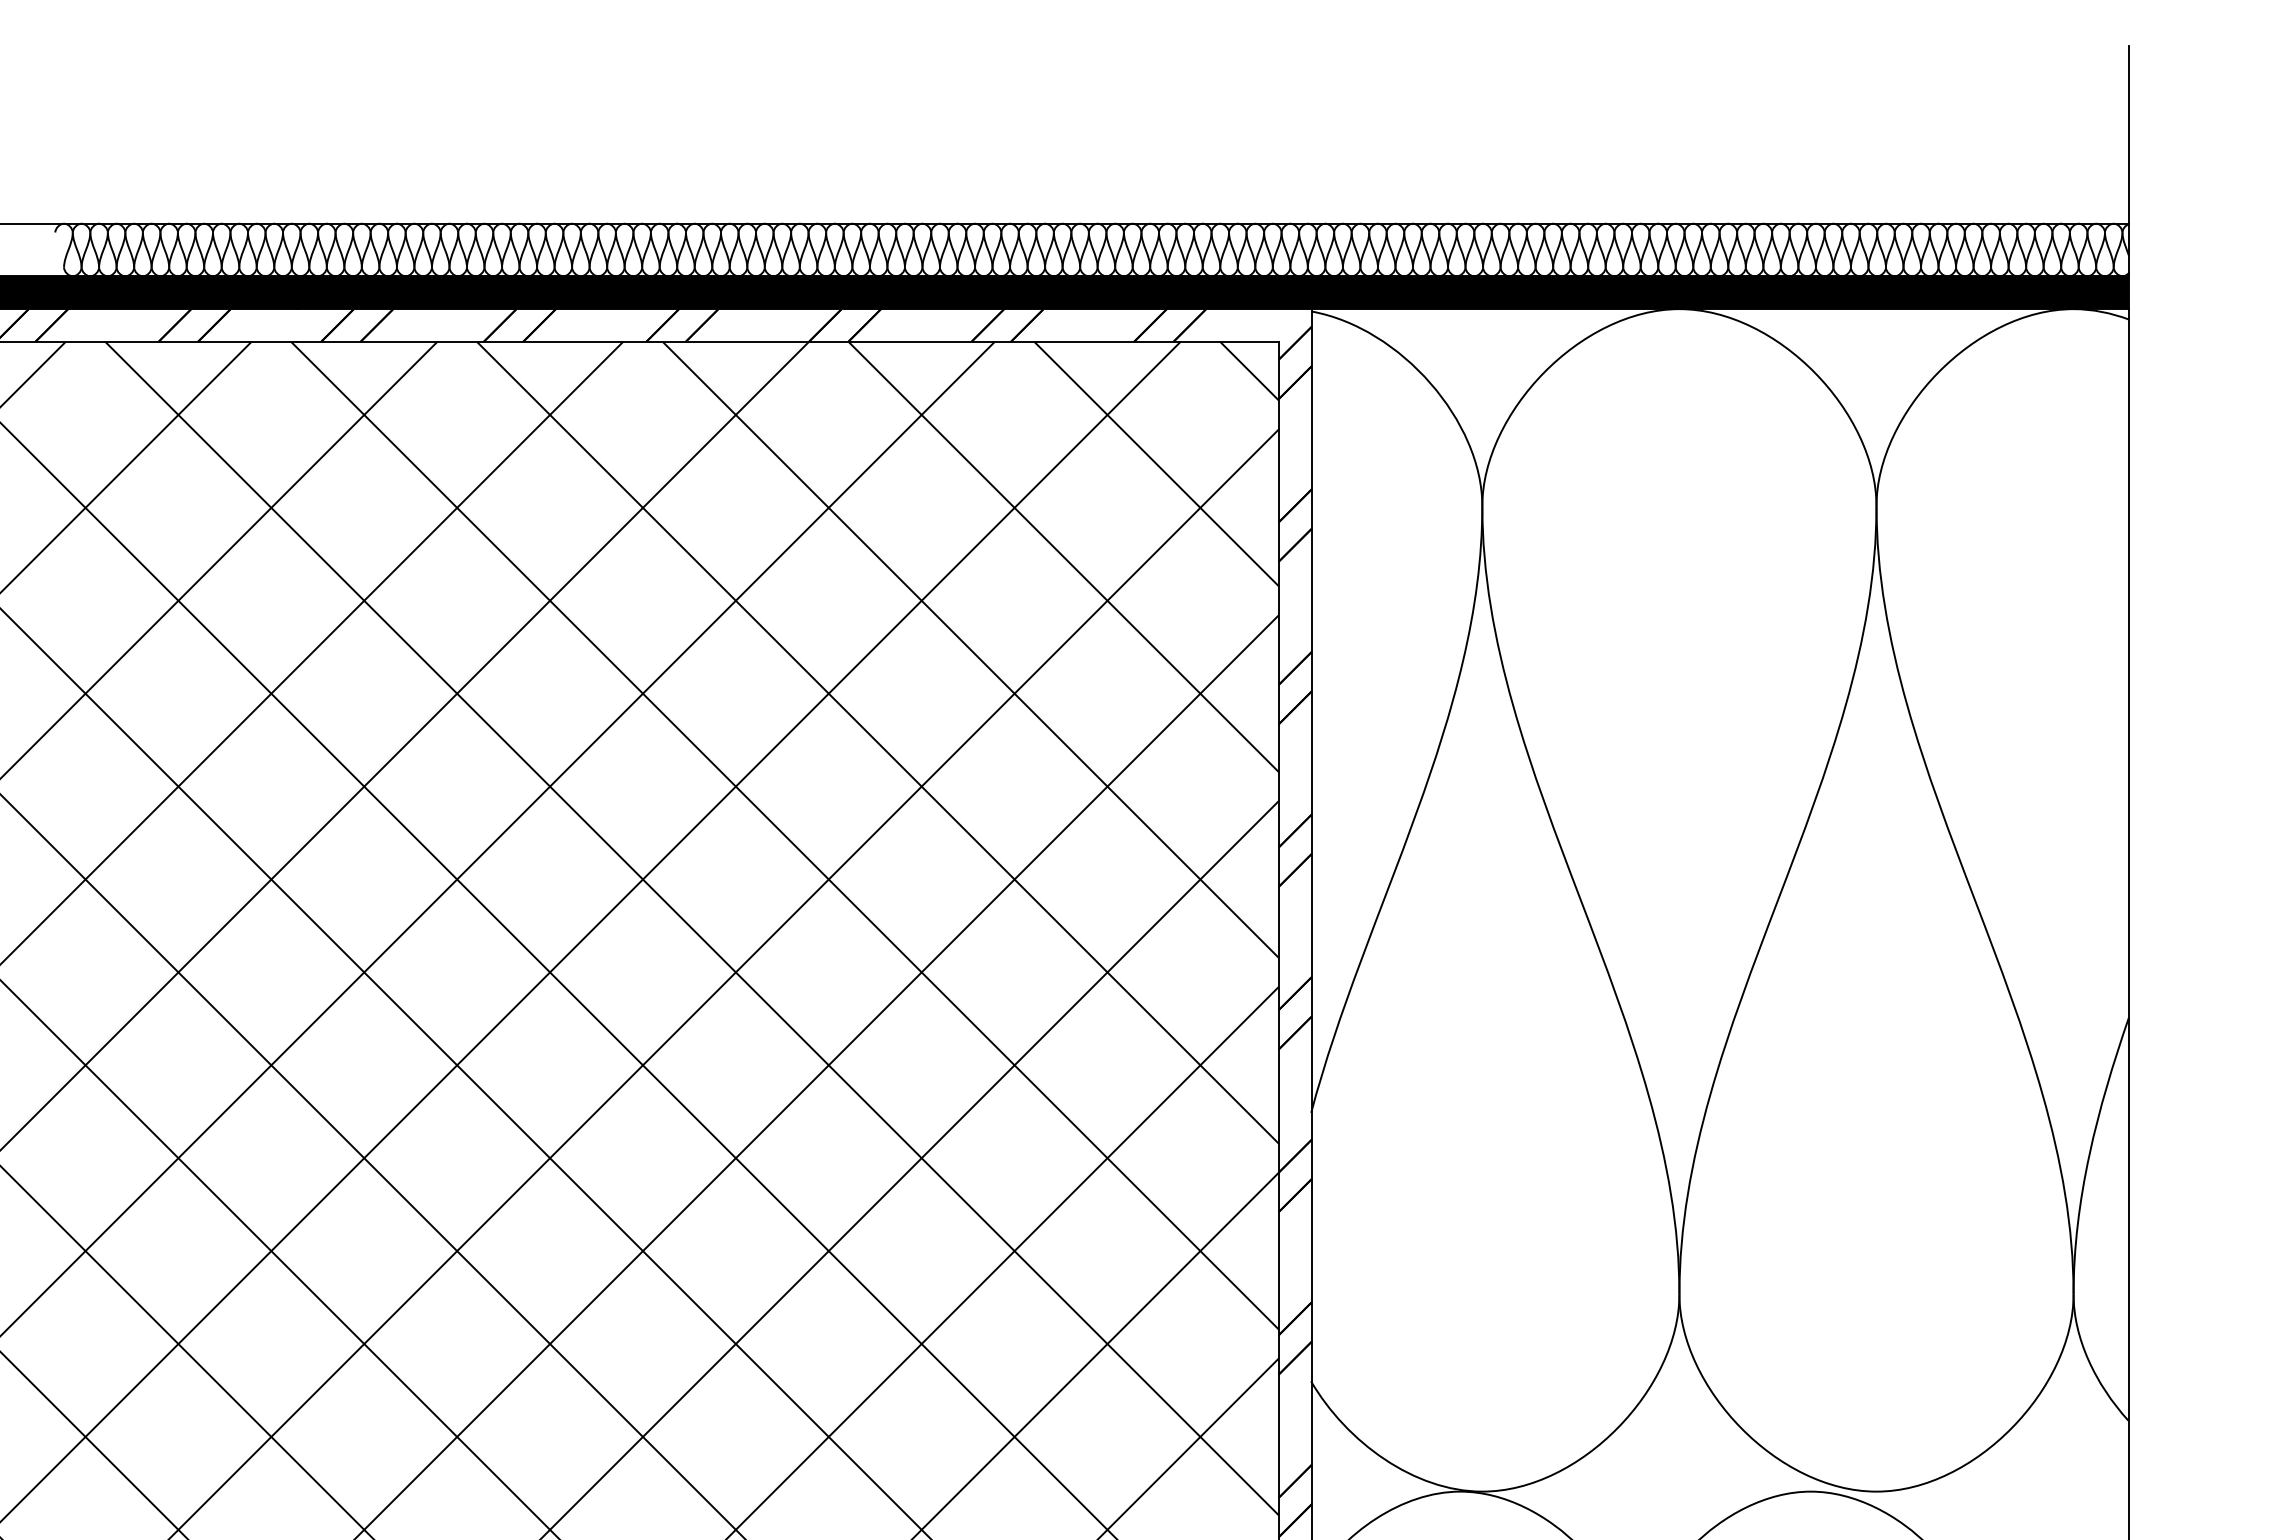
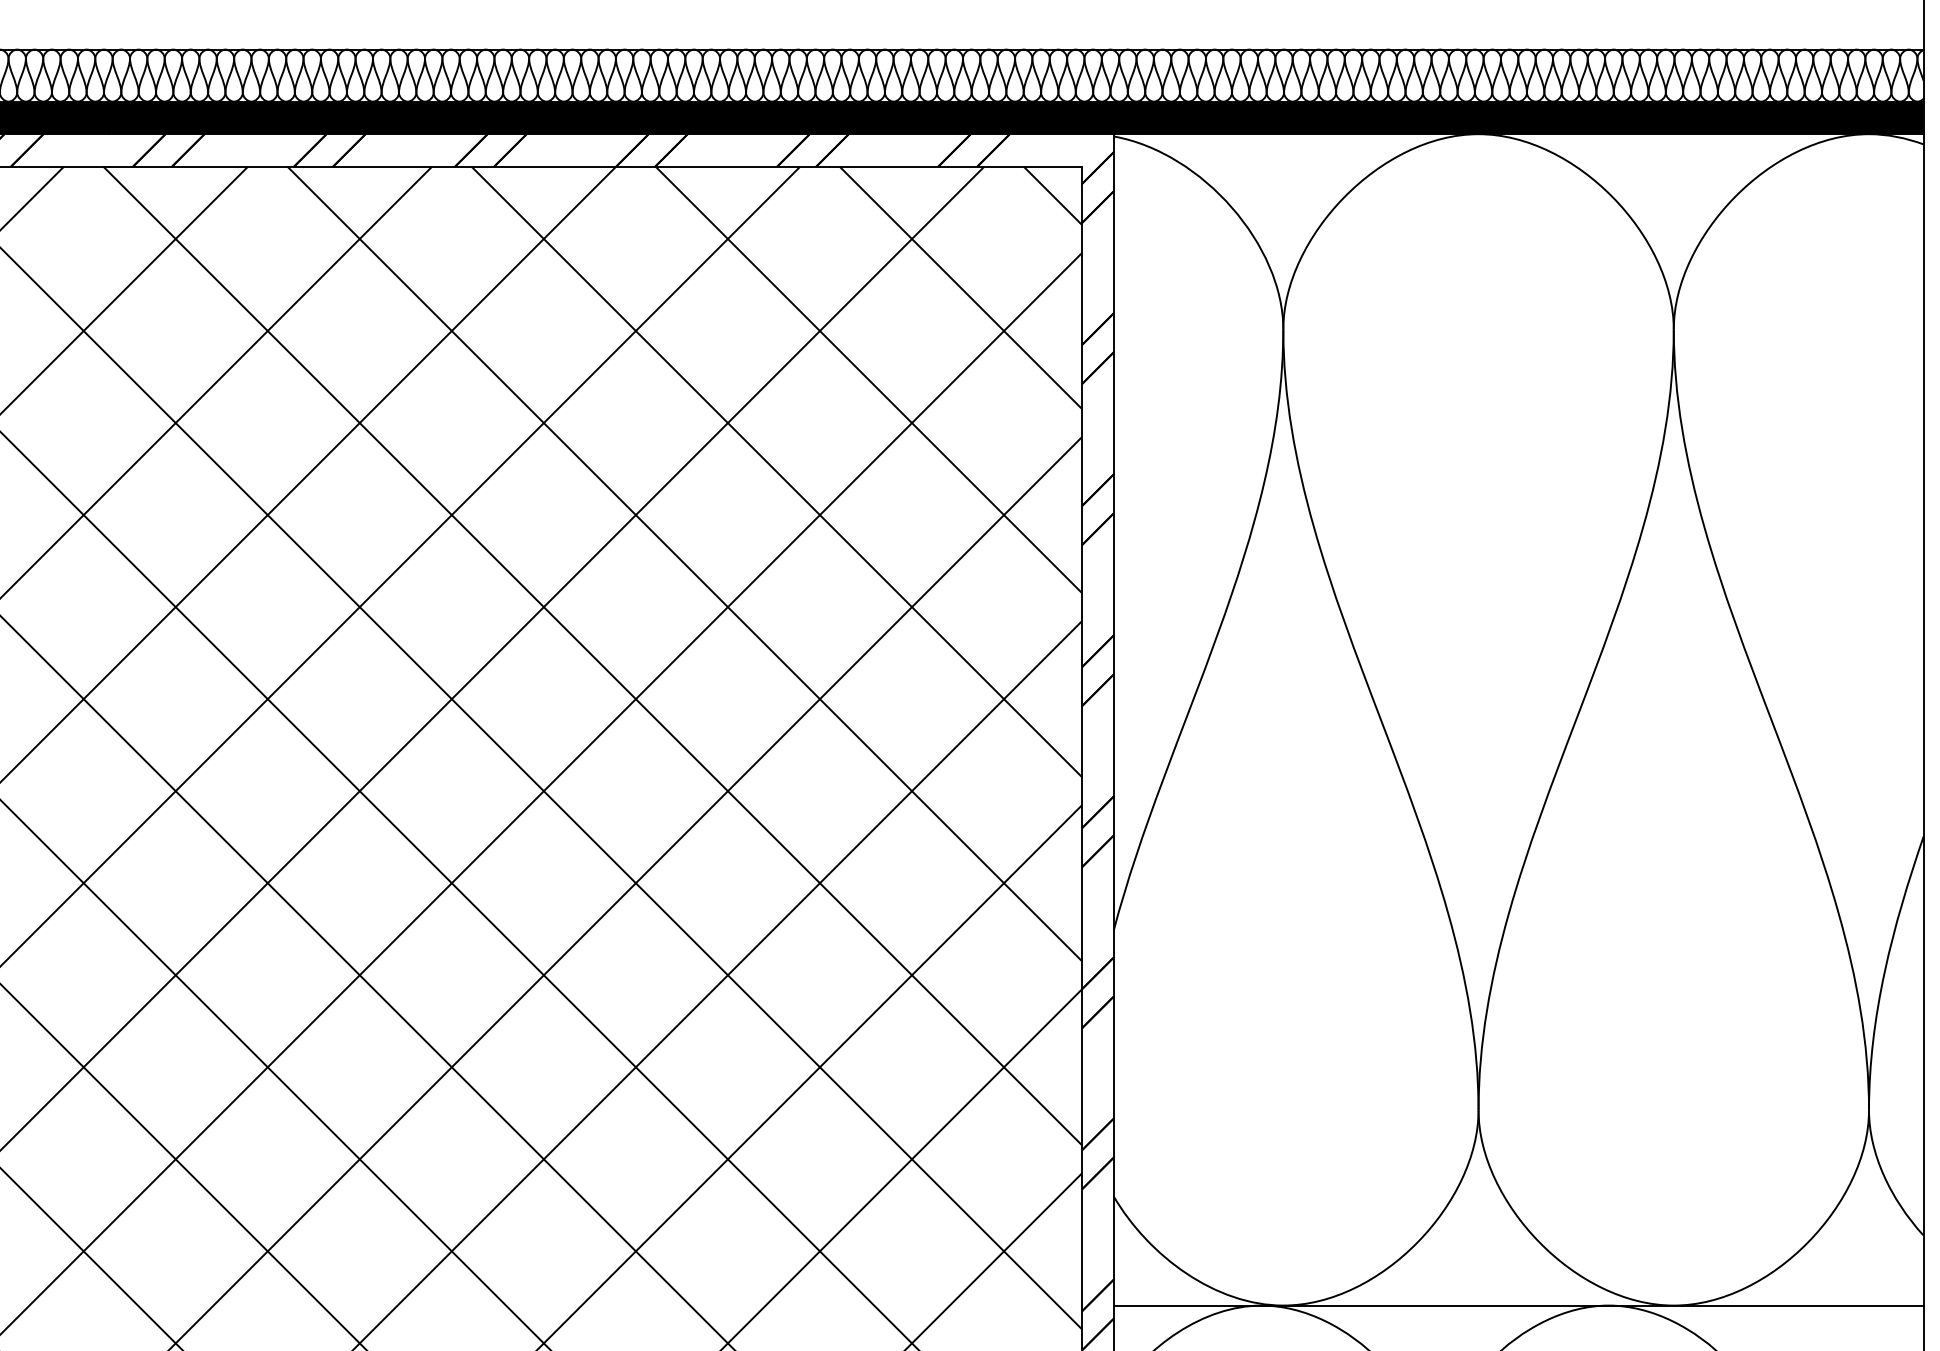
line: (1720, 1491) -> (1519, 1305), added

